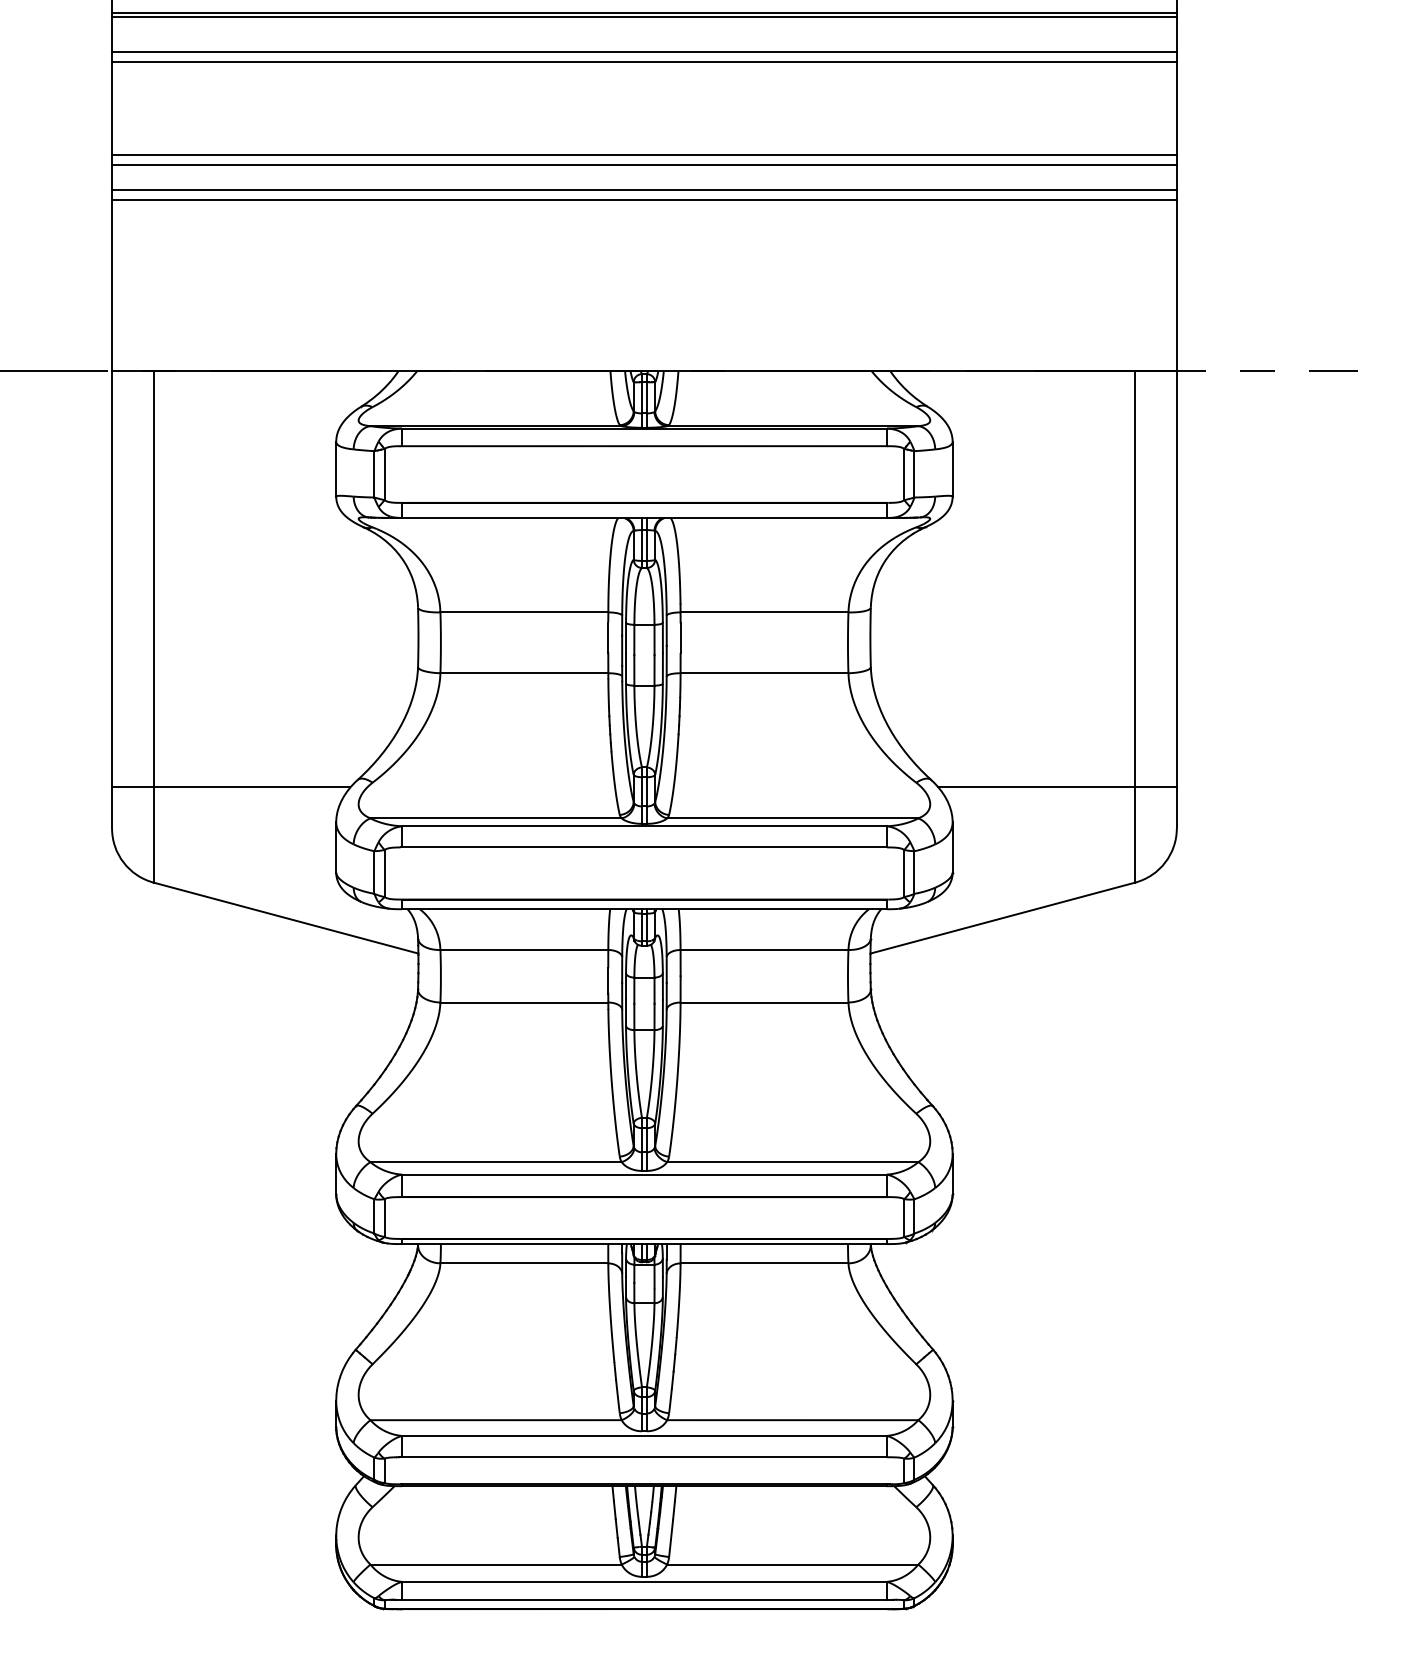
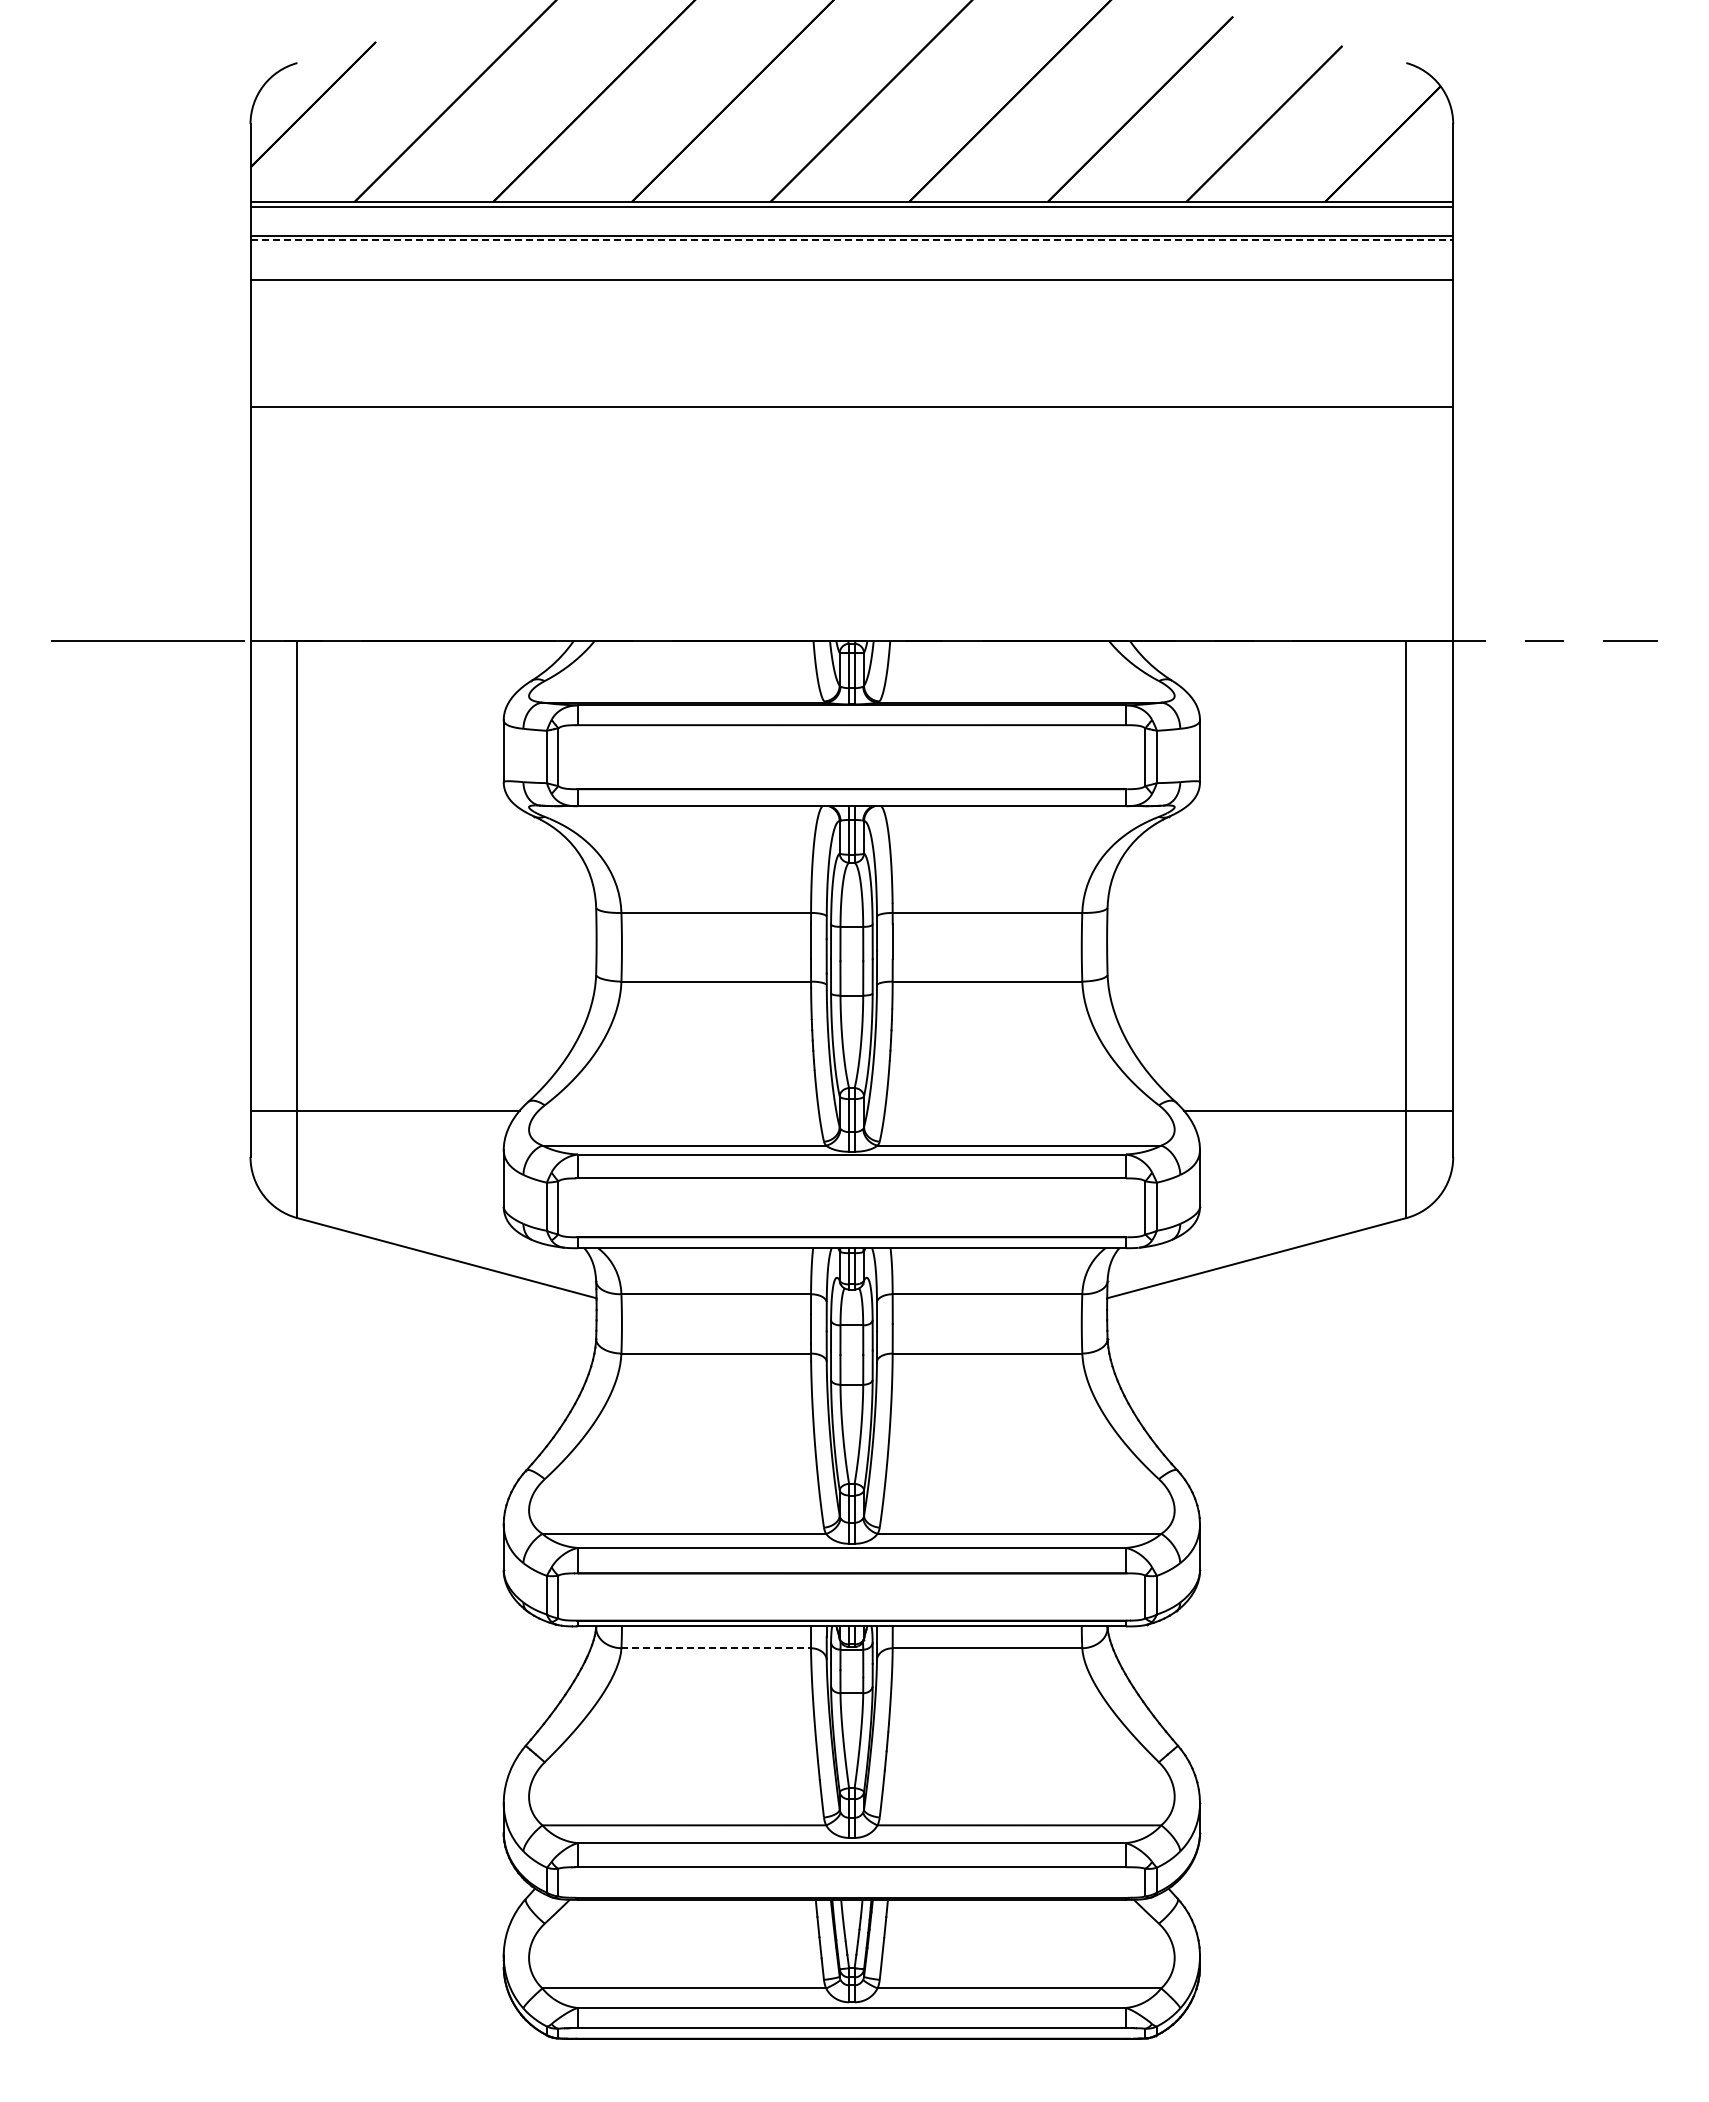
line: (645, 17) -> (852, 240), solid -> dashed
line: (644, 62) -> (851, 291), removed
line: (644, 154) -> (851, 395), removed
line: (644, 189) -> (851, 435), removed
line: (644, 199) -> (851, 446), removed
line: (524, 1263) -> (716, 1648), solid -> dashed

